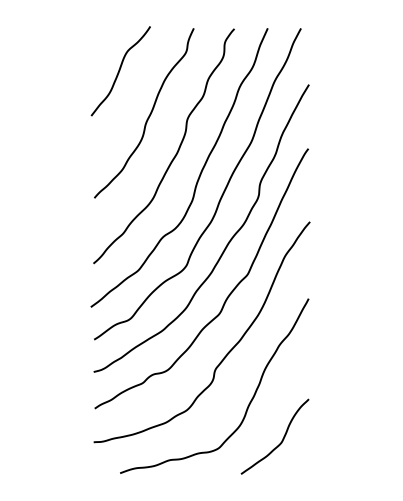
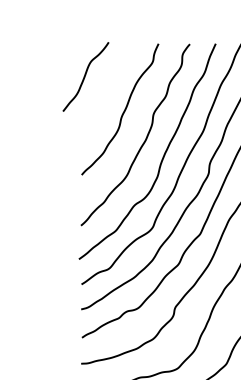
curve: (120, 70) -> (85, 76), moved

